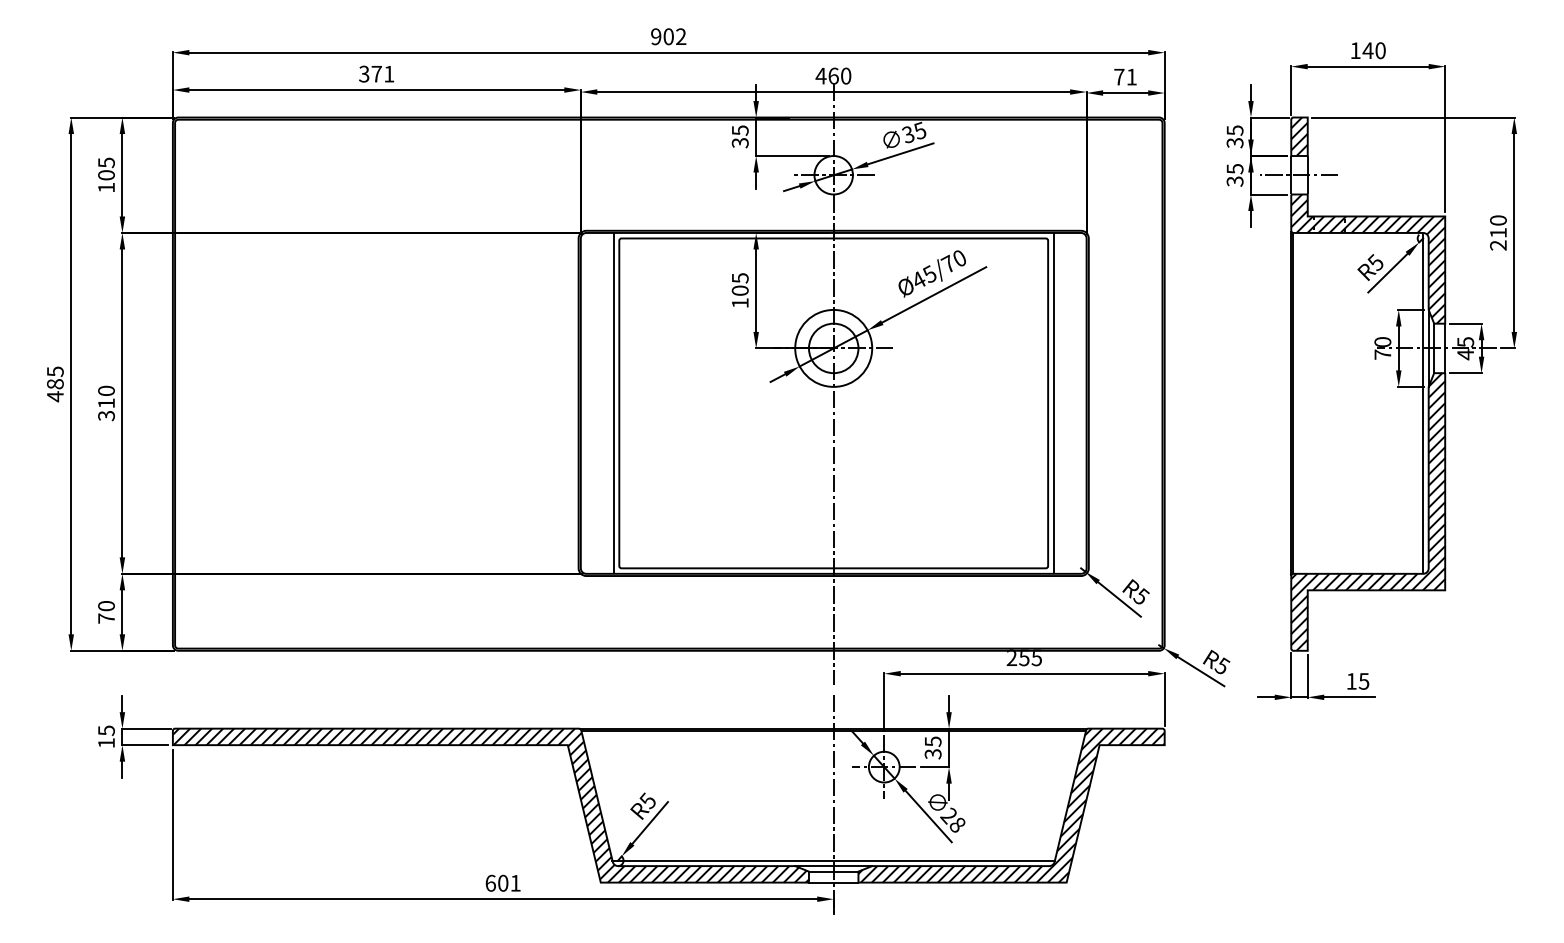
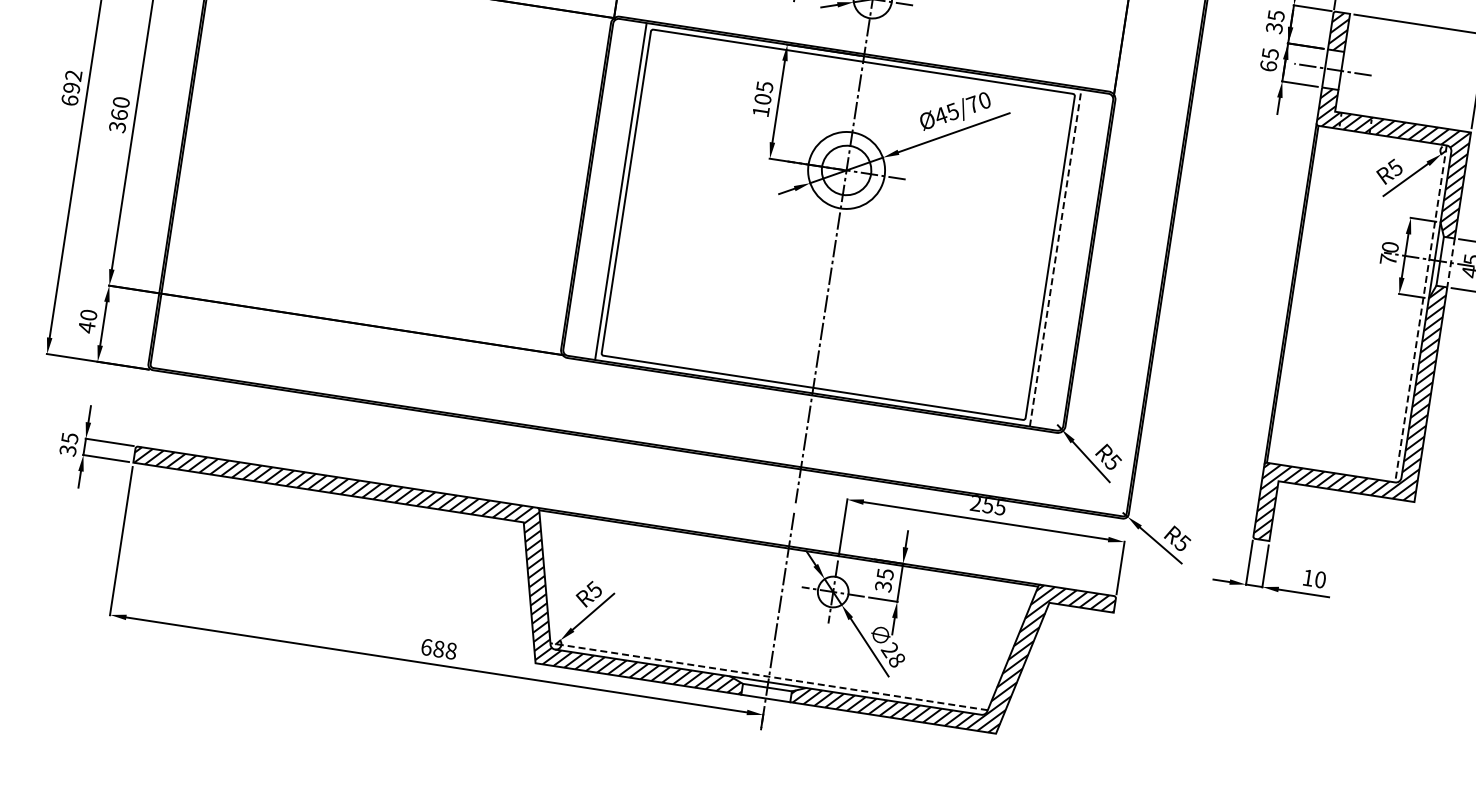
text: (1234, 181) -> (1268, 66), 35 -> 65
line: (1445, 348) -> (1451, 263), solid -> dashed
text: (54, 384) -> (70, 88), 485 -> 692
line: (1053, 402) -> (1055, 257), solid -> dashed
text: (106, 403) -> (119, 114), 310 -> 360
line: (1423, 403) -> (1421, 314), solid -> dashed
text: (106, 618) -> (86, 327), 70 -> 40
text: (1363, 681) -> (1319, 579), 15 -> 10
text: (106, 743) -> (67, 450), 15 -> 35
line: (833, 860) -> (768, 676), solid -> dashed
text: (509, 882) -> (445, 649), 601 -> 688

